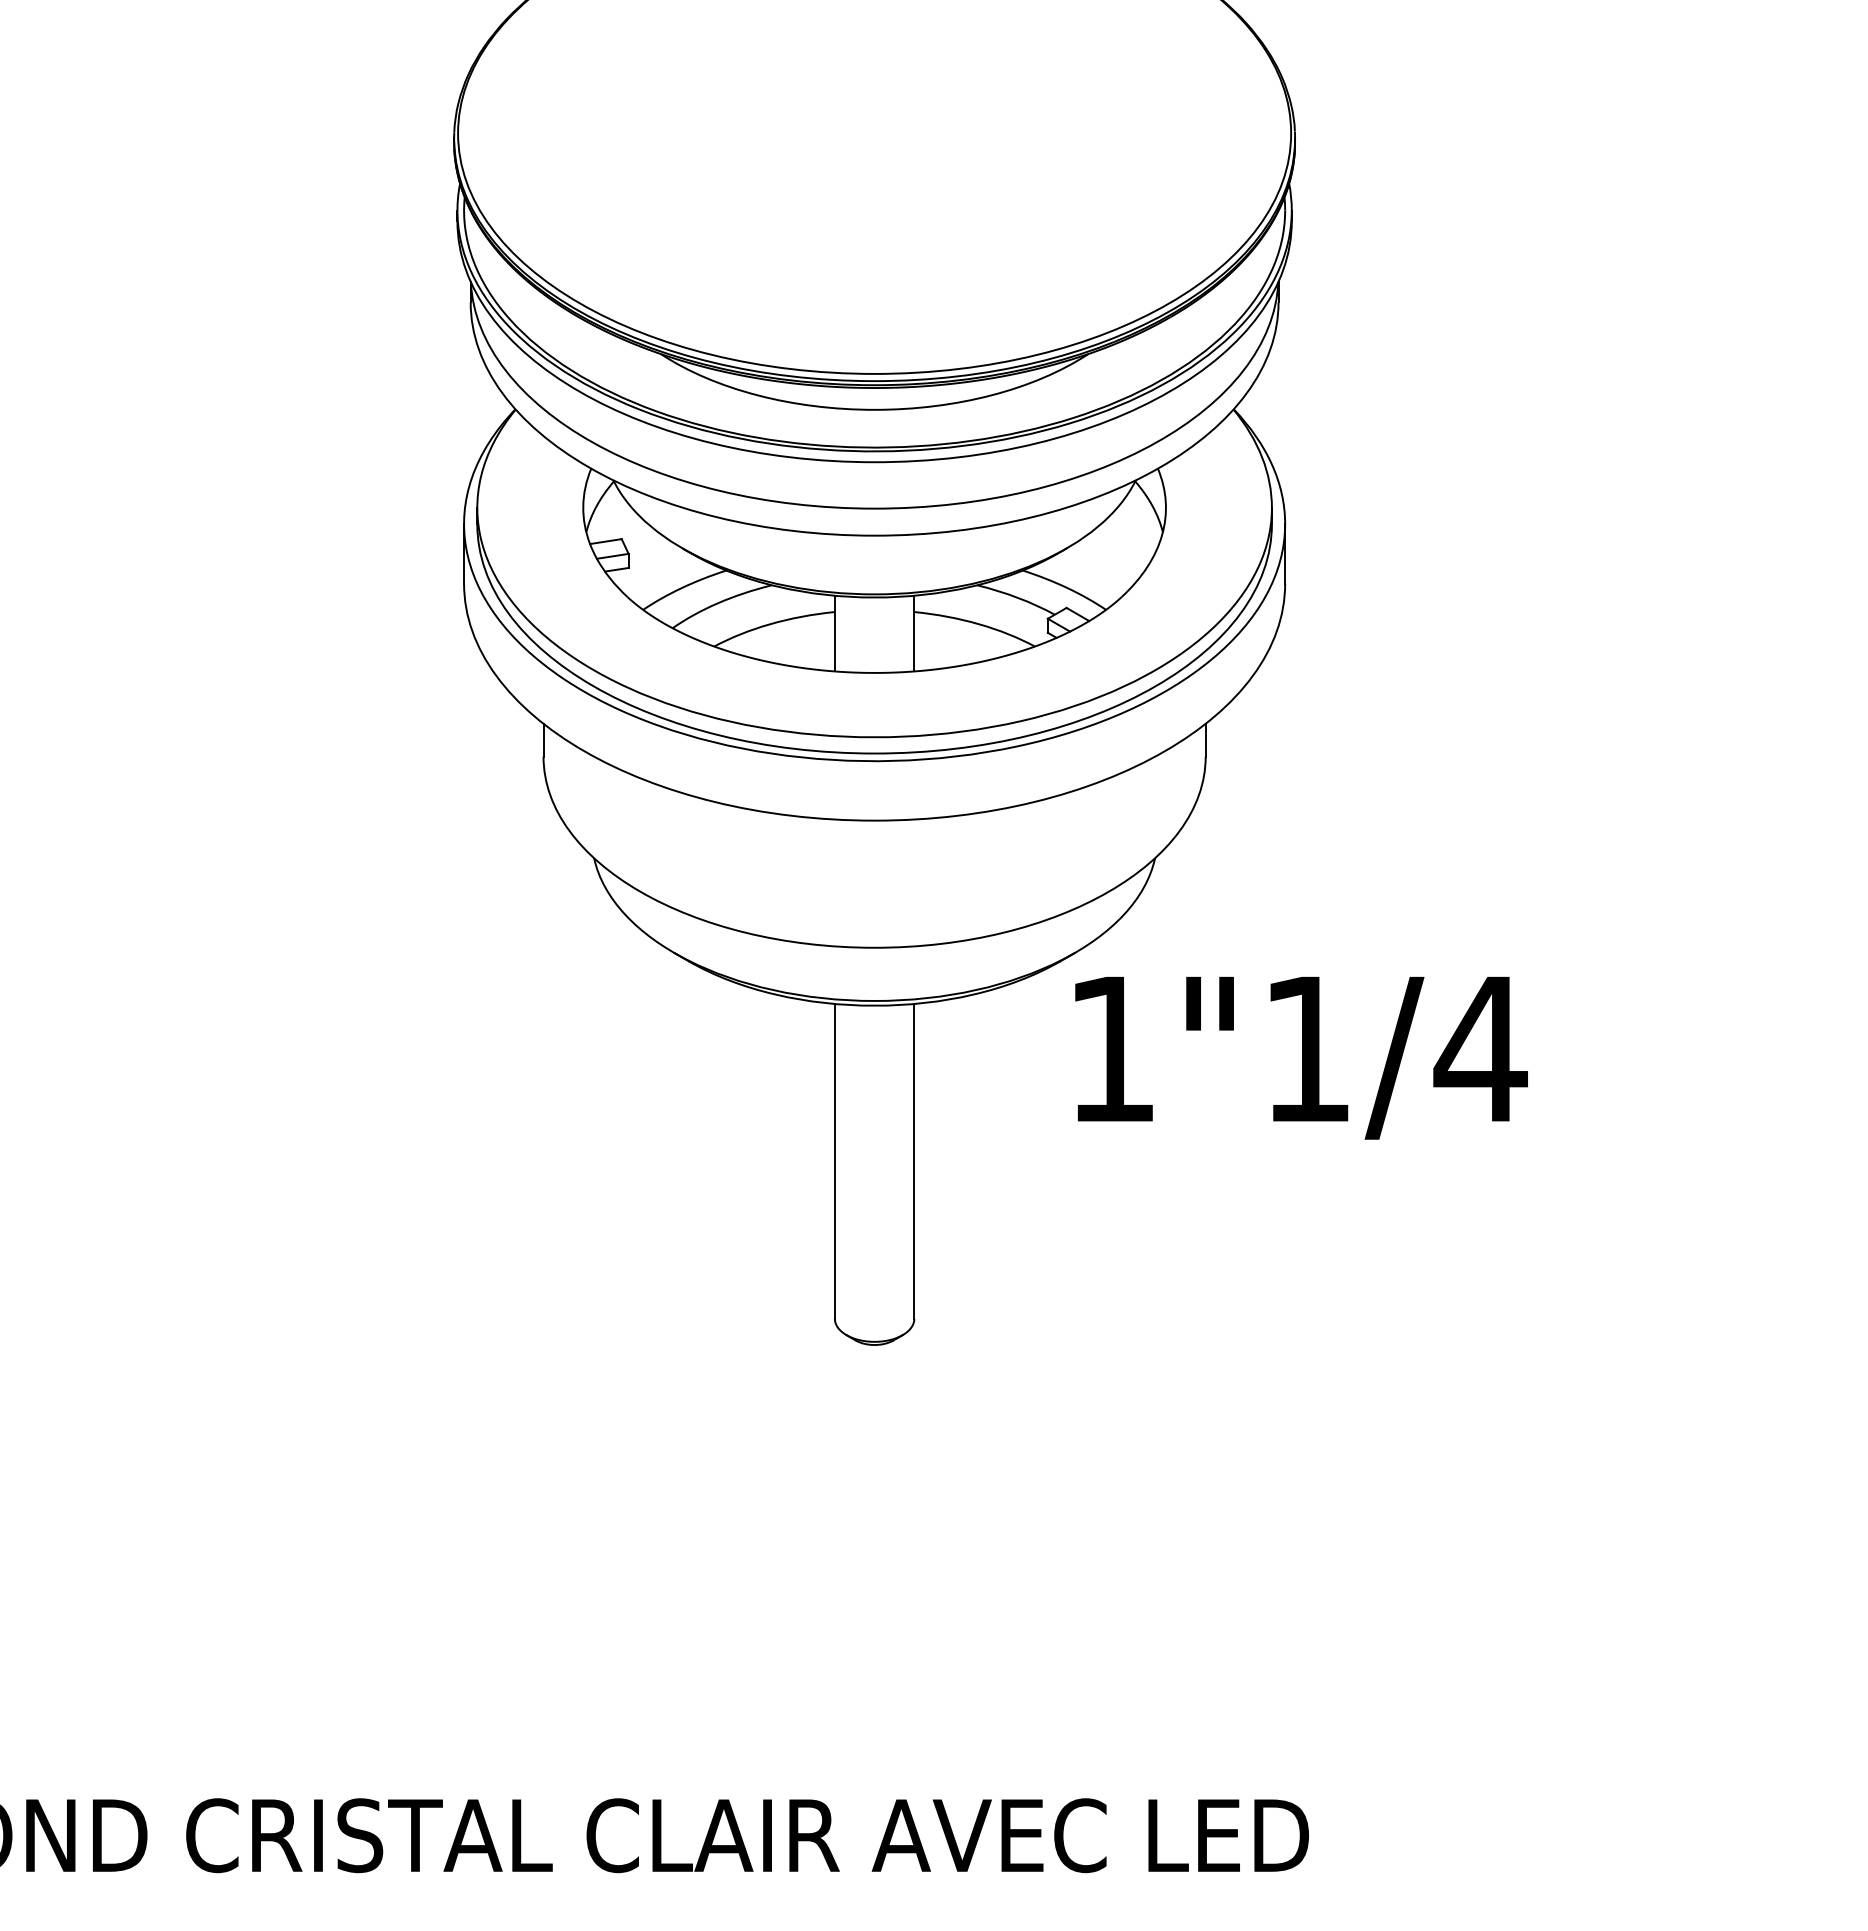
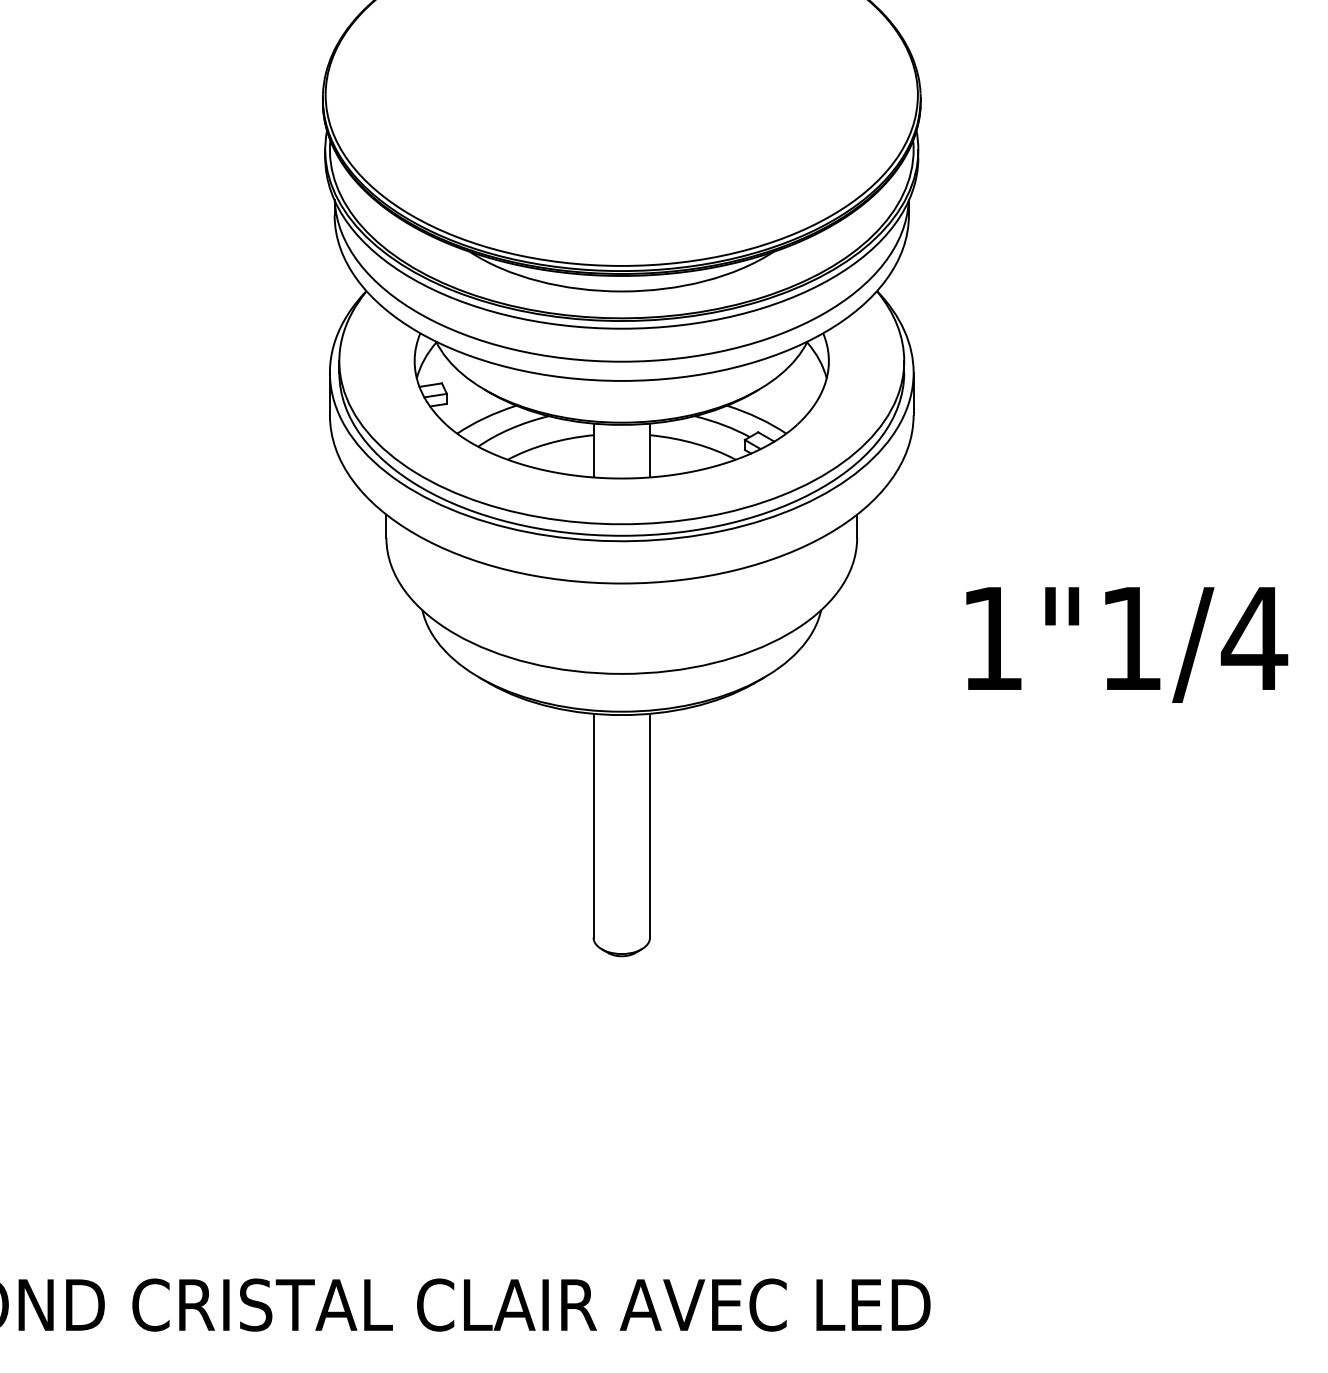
text: (1301, 1058) -> (1127, 645), moved

